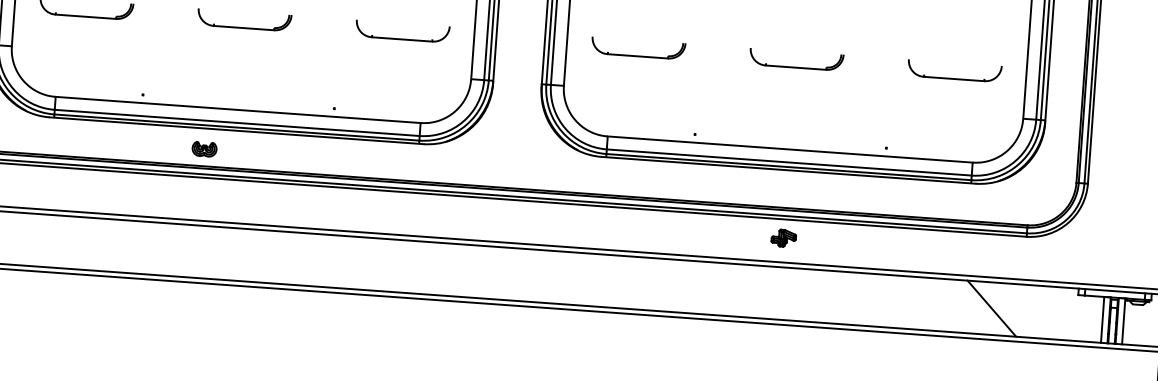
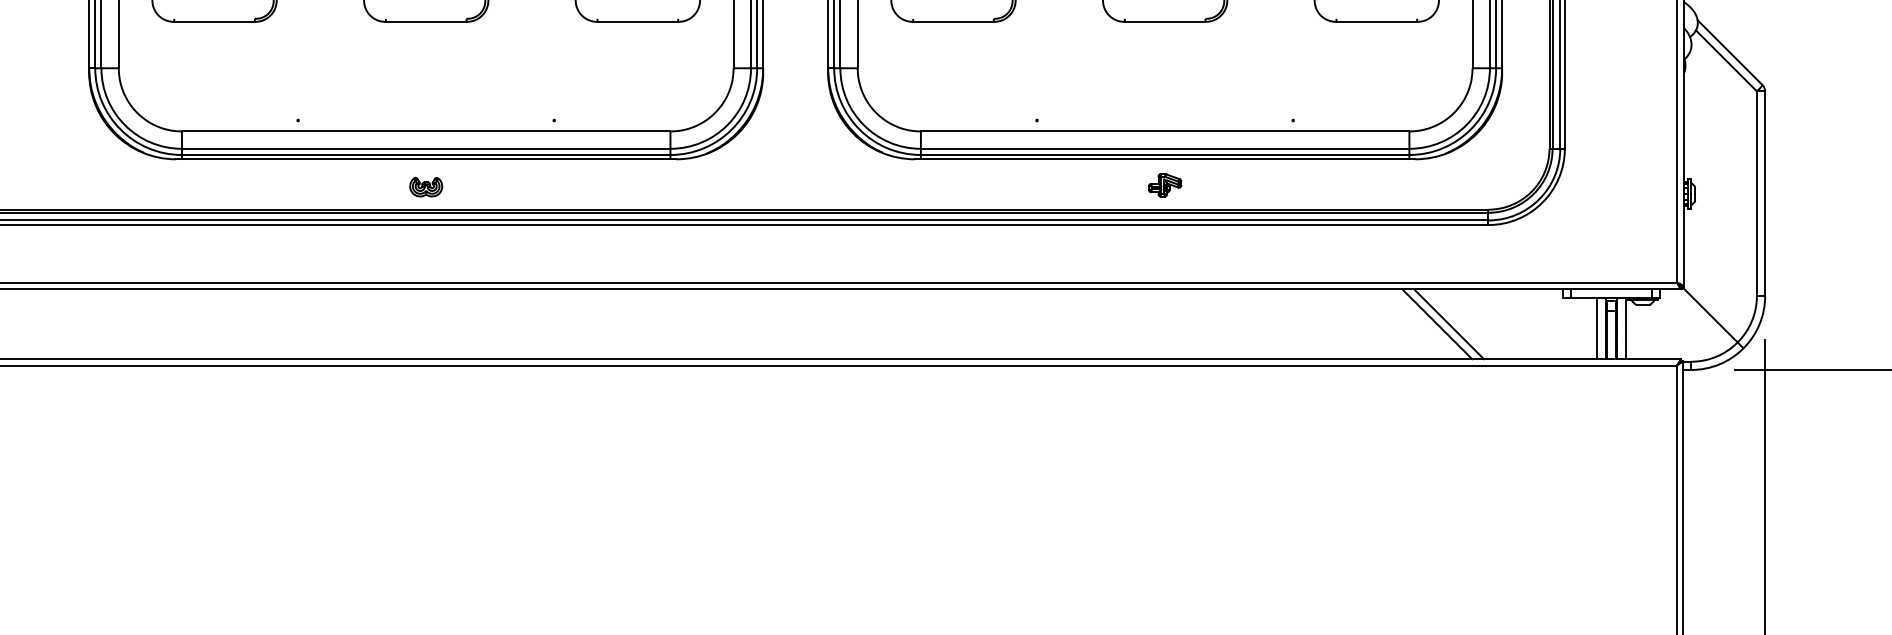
part: (204, 149) -> (426, 187), moved
part: (784, 238) -> (1165, 185), moved
line: (983, 308) -> (1437, 324), added

